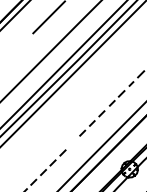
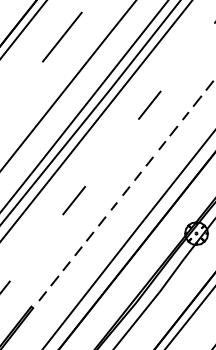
line: (106, 72) -> (149, 104), added
line: (44, 135) -> (74, 200), added
line: (72, 143) -> (113, 206), added

